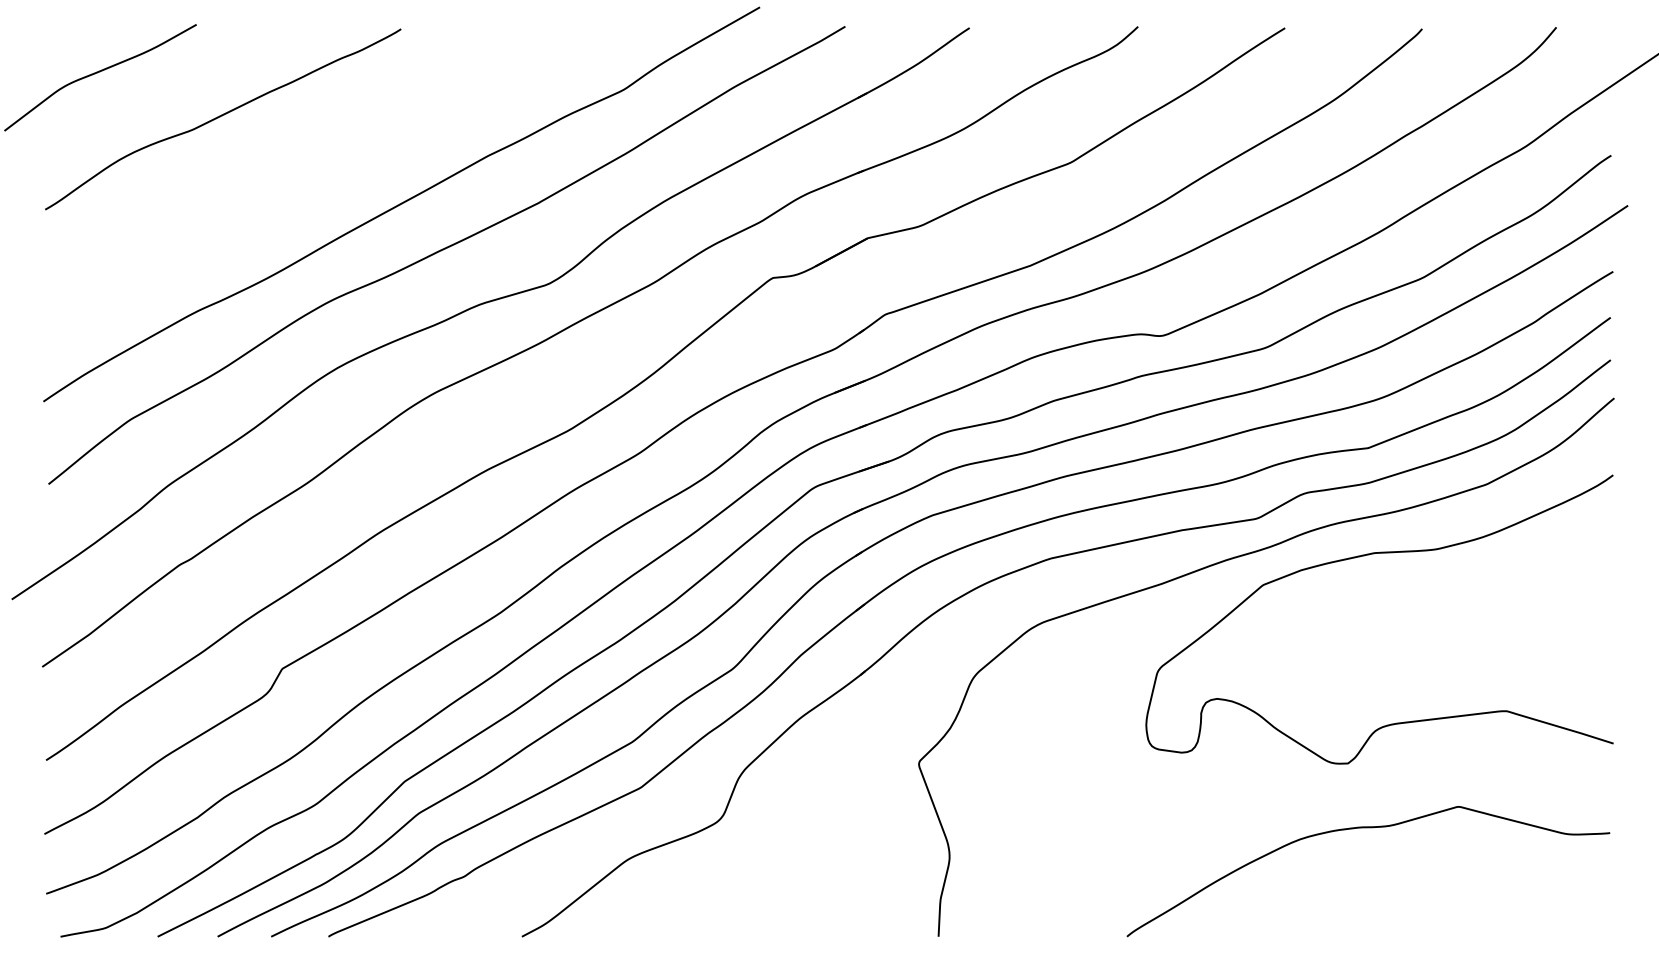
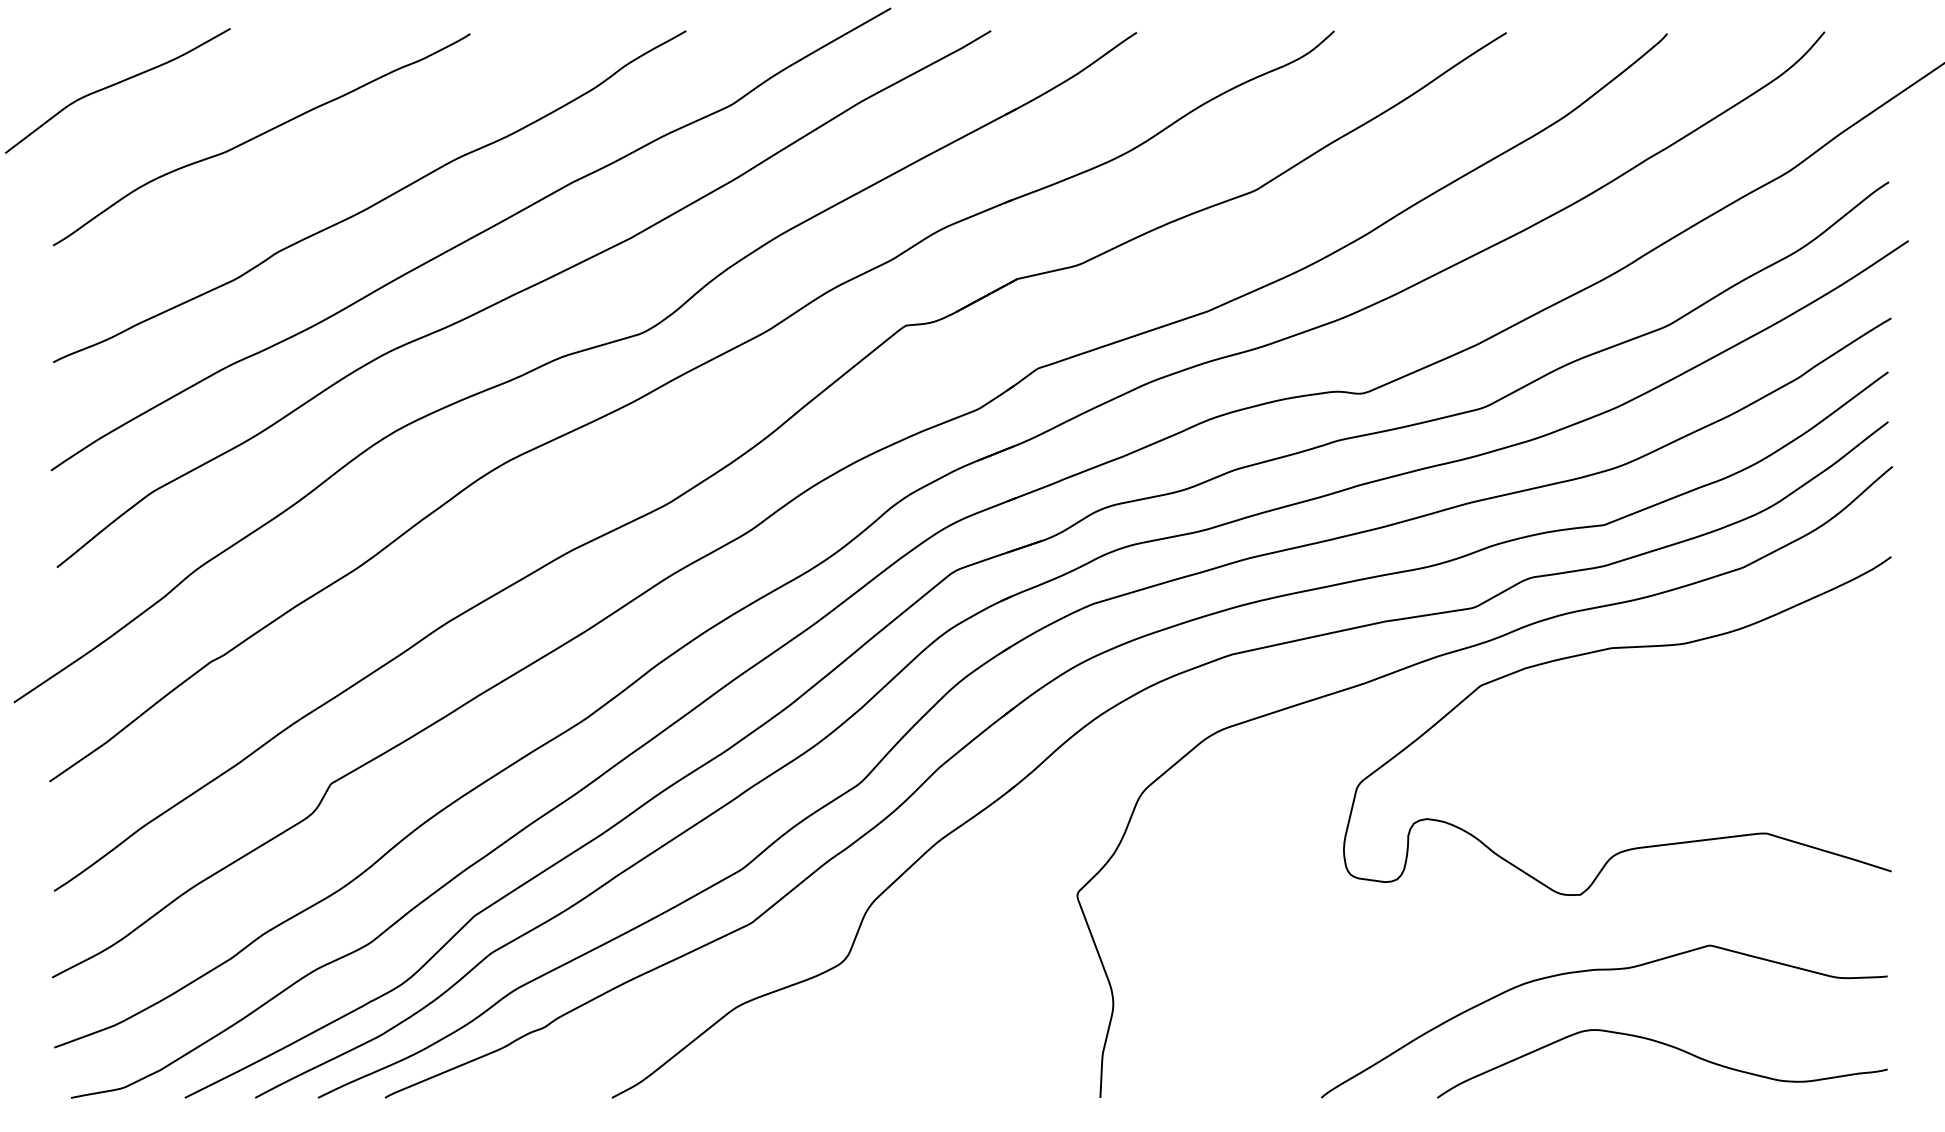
curve: (317, 174) -> (372, 204), added
curve: (1423, 892) -> (1668, 1046), added

